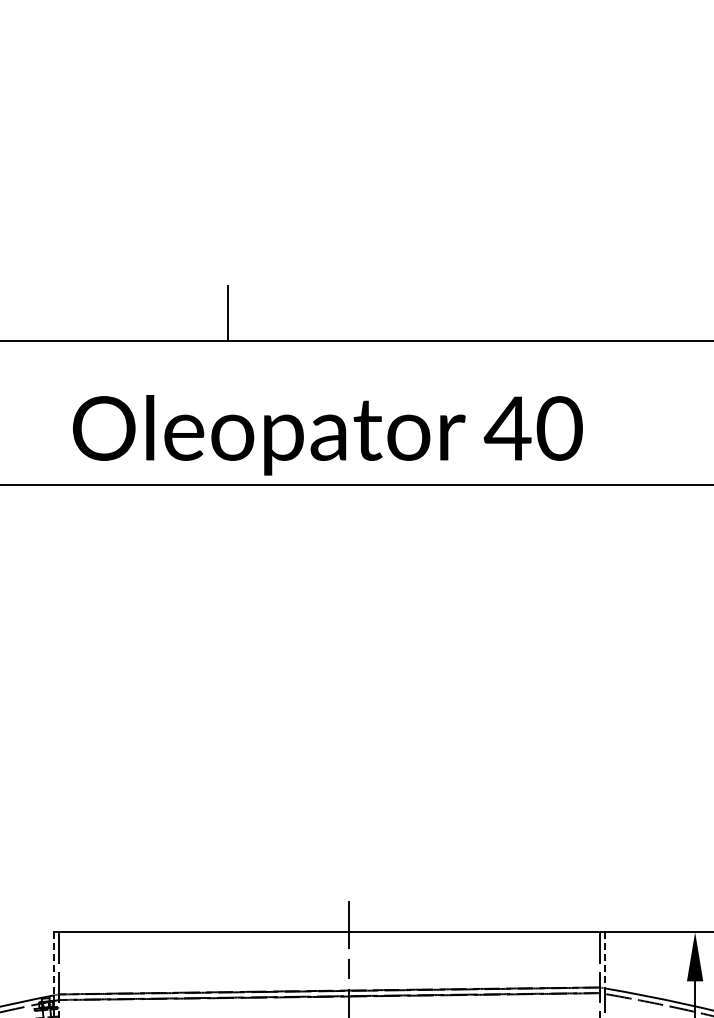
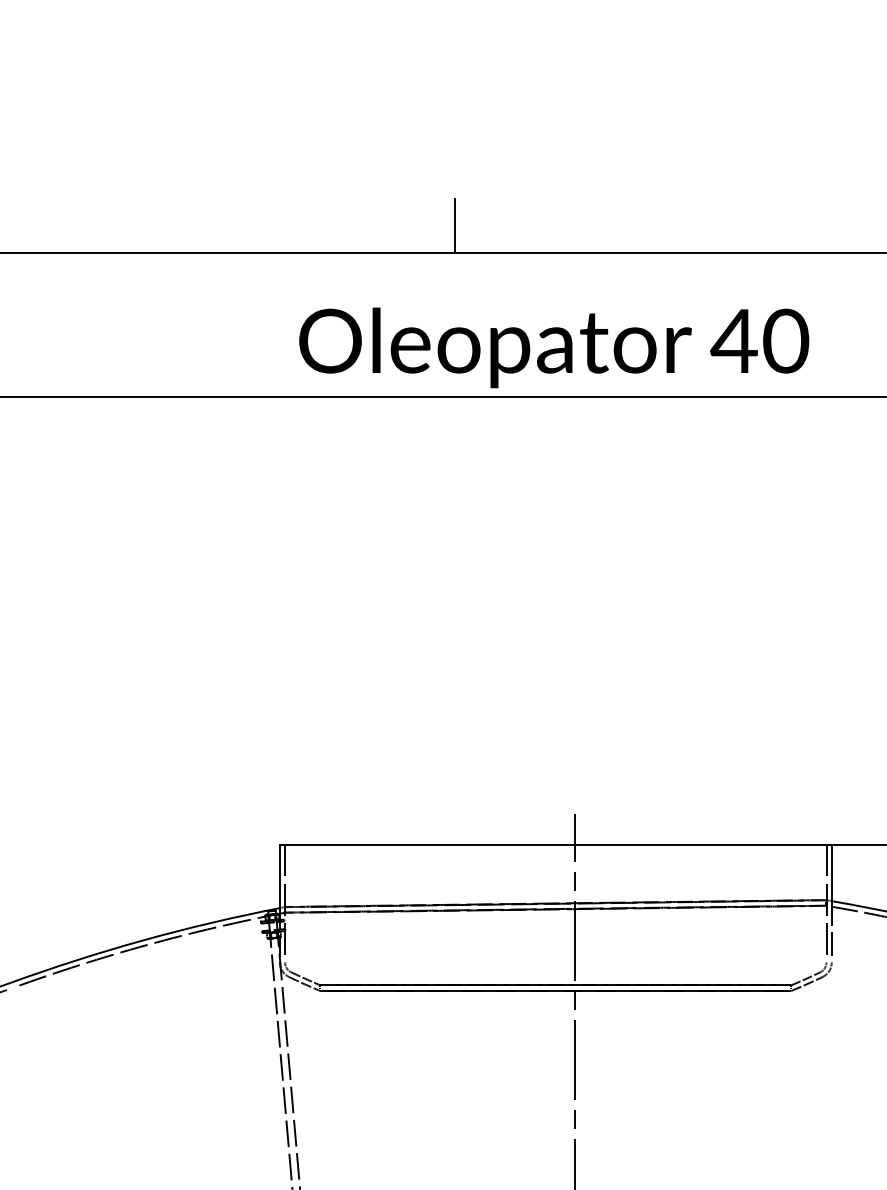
line: (605, 960) -> (831, 873), dashed -> solid
line: (53, 963) -> (279, 876), dashed -> solid

